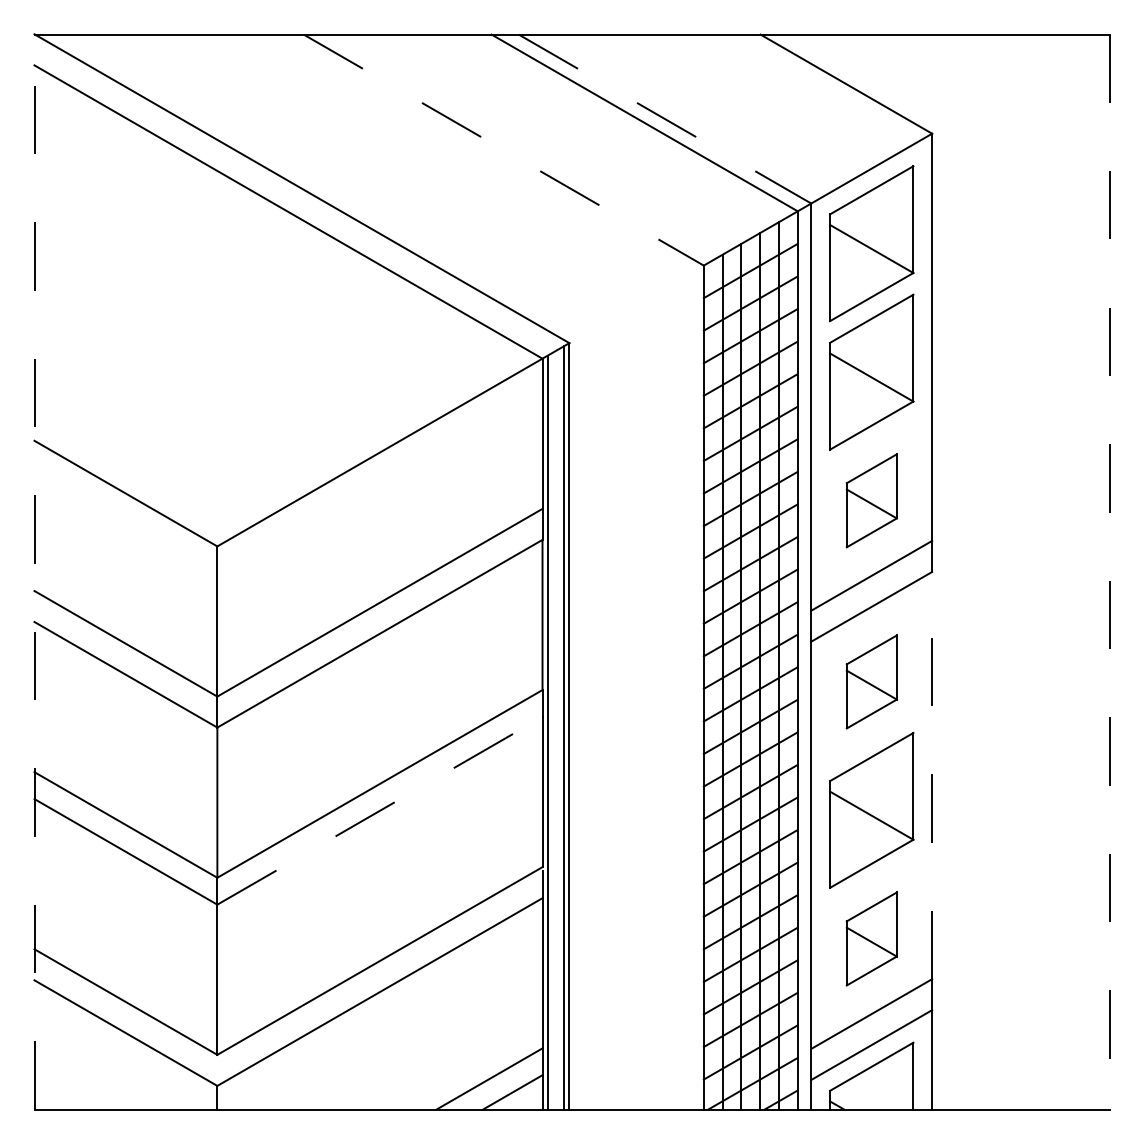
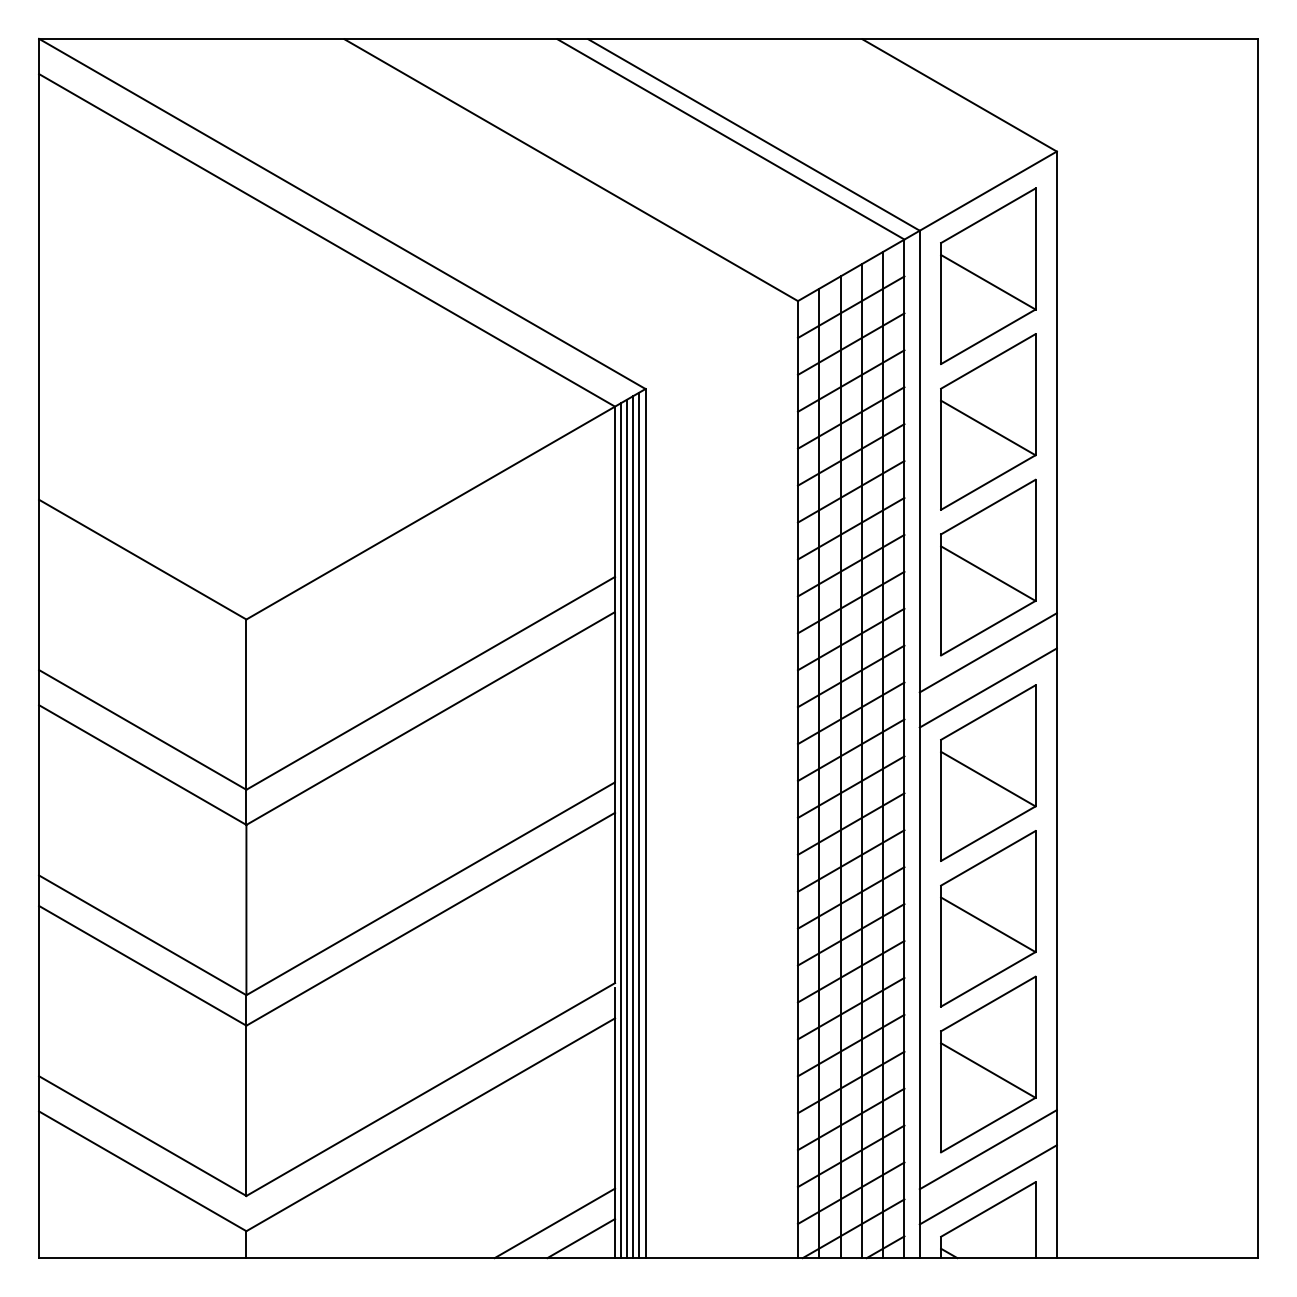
line: (665, 119) -> (754, 135), dashed -> solid
line: (503, 150) -> (570, 170), dashed -> solid
part: (871, 500) -> (988, 567), size x1.67
line: (34, 572) -> (39, 649), dashed -> solid
line: (1109, 572) -> (1257, 649), dashed -> solid
part: (871, 681) -> (988, 772), size x1.67
line: (558, 729) -> (633, 827), added
line: (553, 730) -> (627, 828), added
line: (932, 775) -> (1057, 879), dashed -> solid
line: (379, 810) -> (430, 918), dashed -> solid
part: (871, 938) -> (988, 1064), size x1.67

